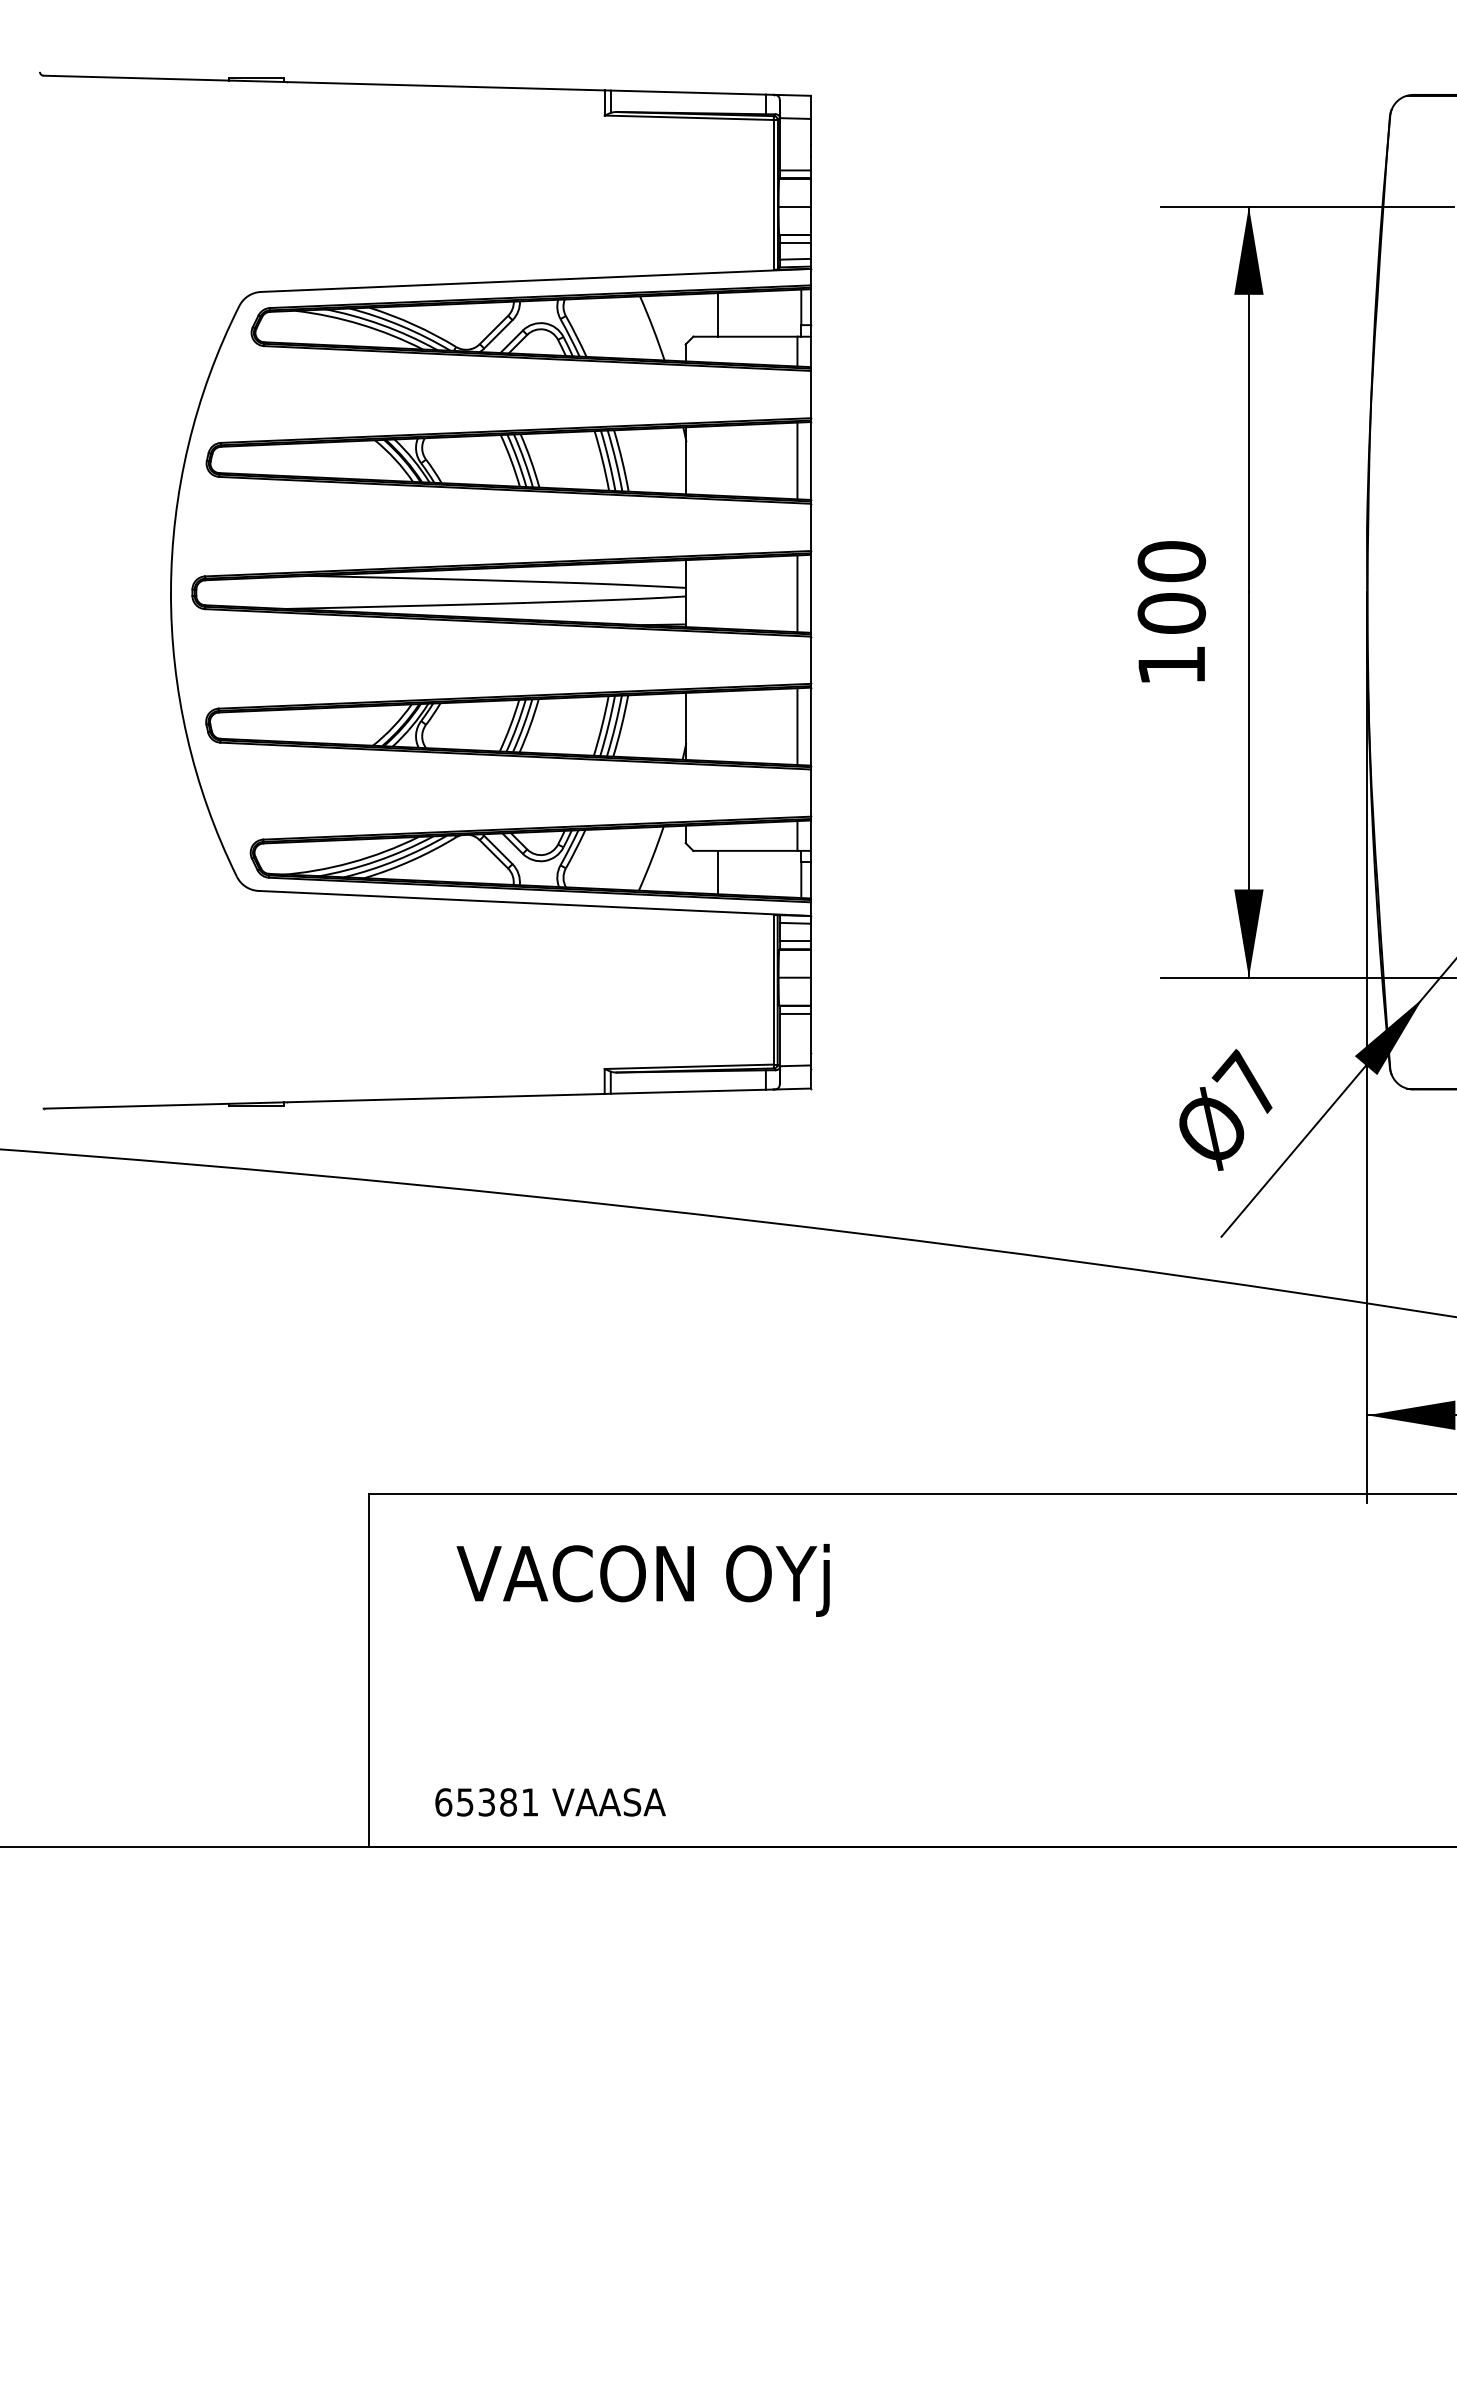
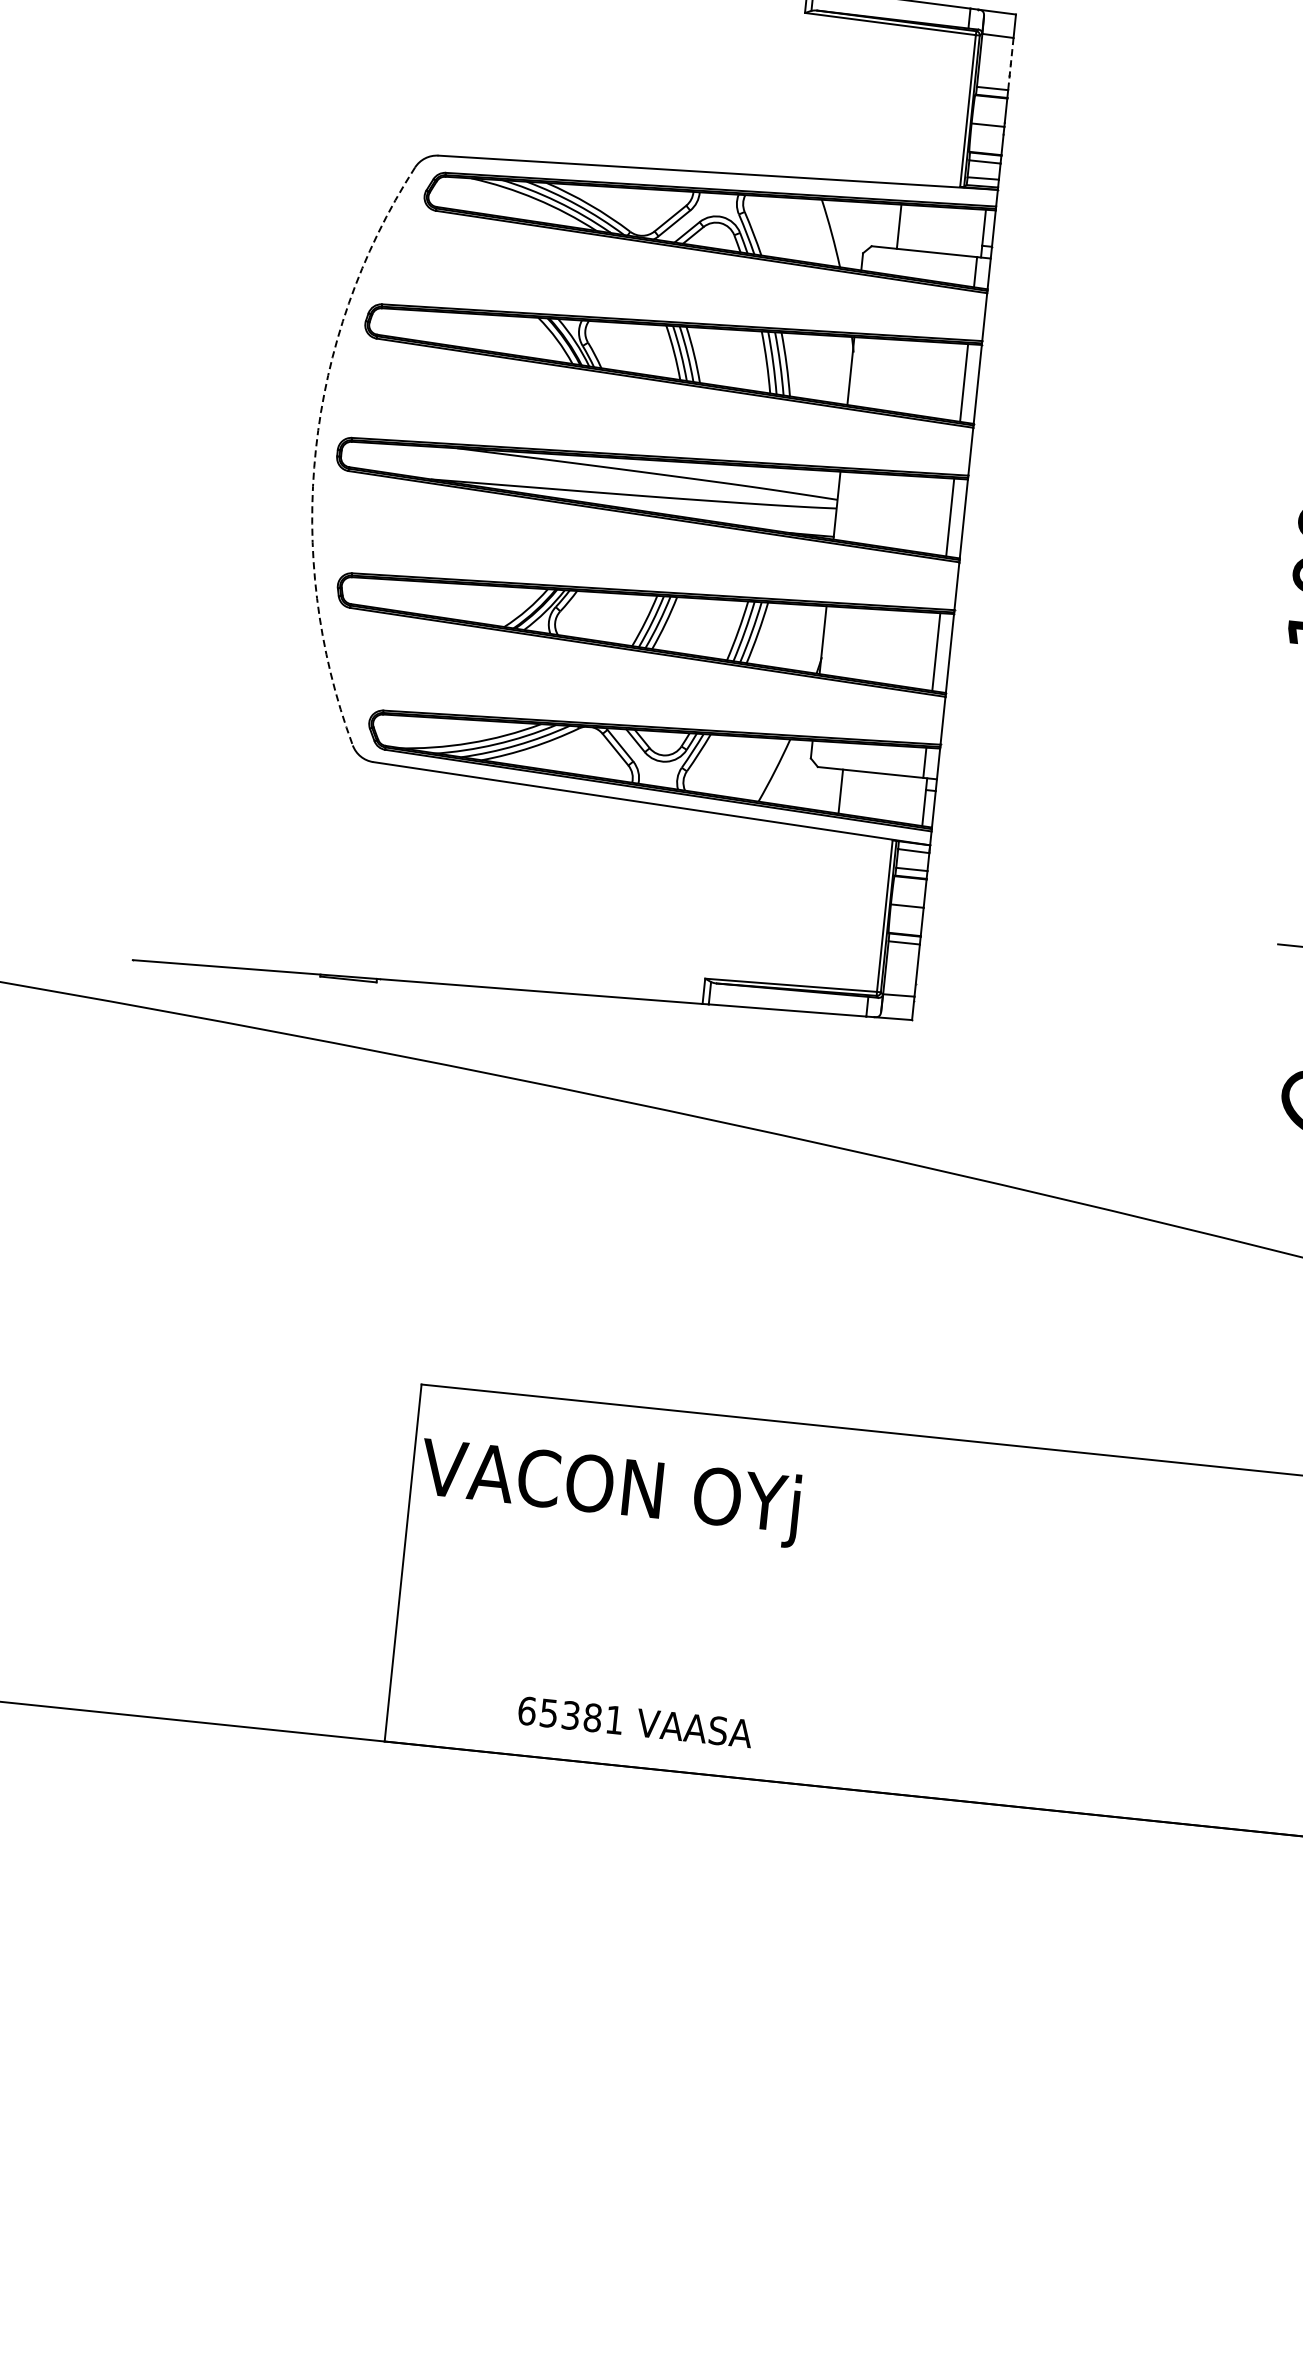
line: (810, 144) -> (1010, 63), solid -> dashed
arc: (171, 591) -> (316, 449), solid -> dashed
text: (642, 1580) -> (608, 1492), moved
text: (550, 1802) -> (635, 1722), moved

